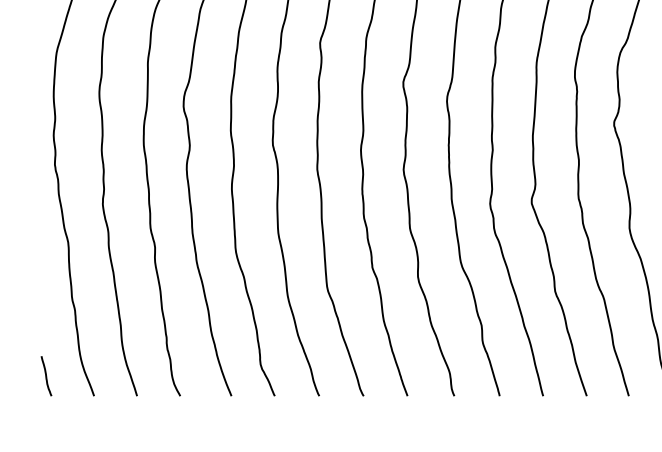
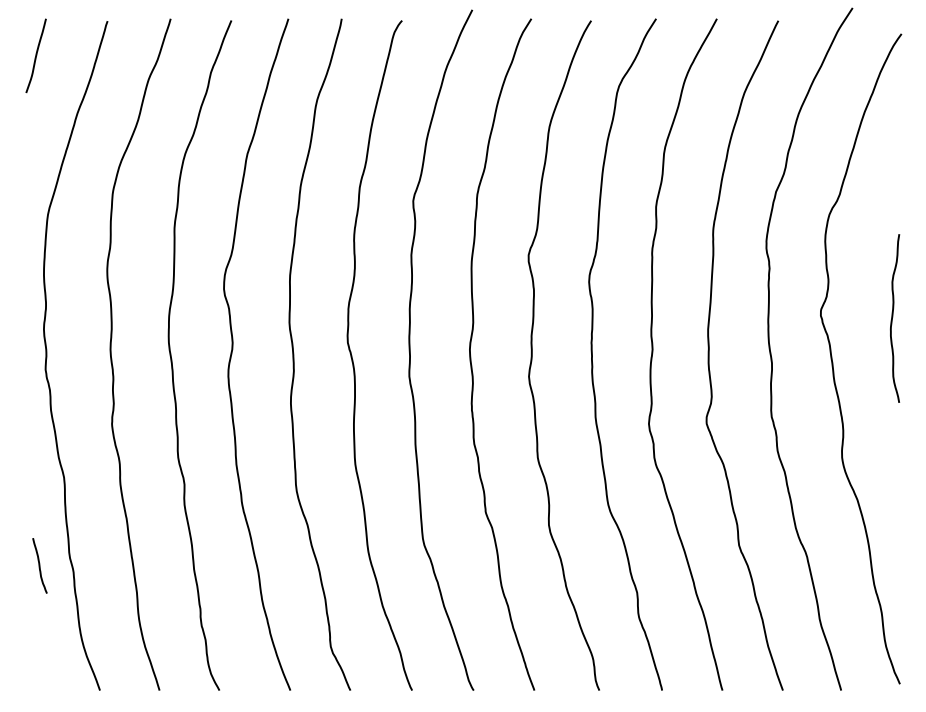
curve: (46, 375) -> (39, 565), moved

